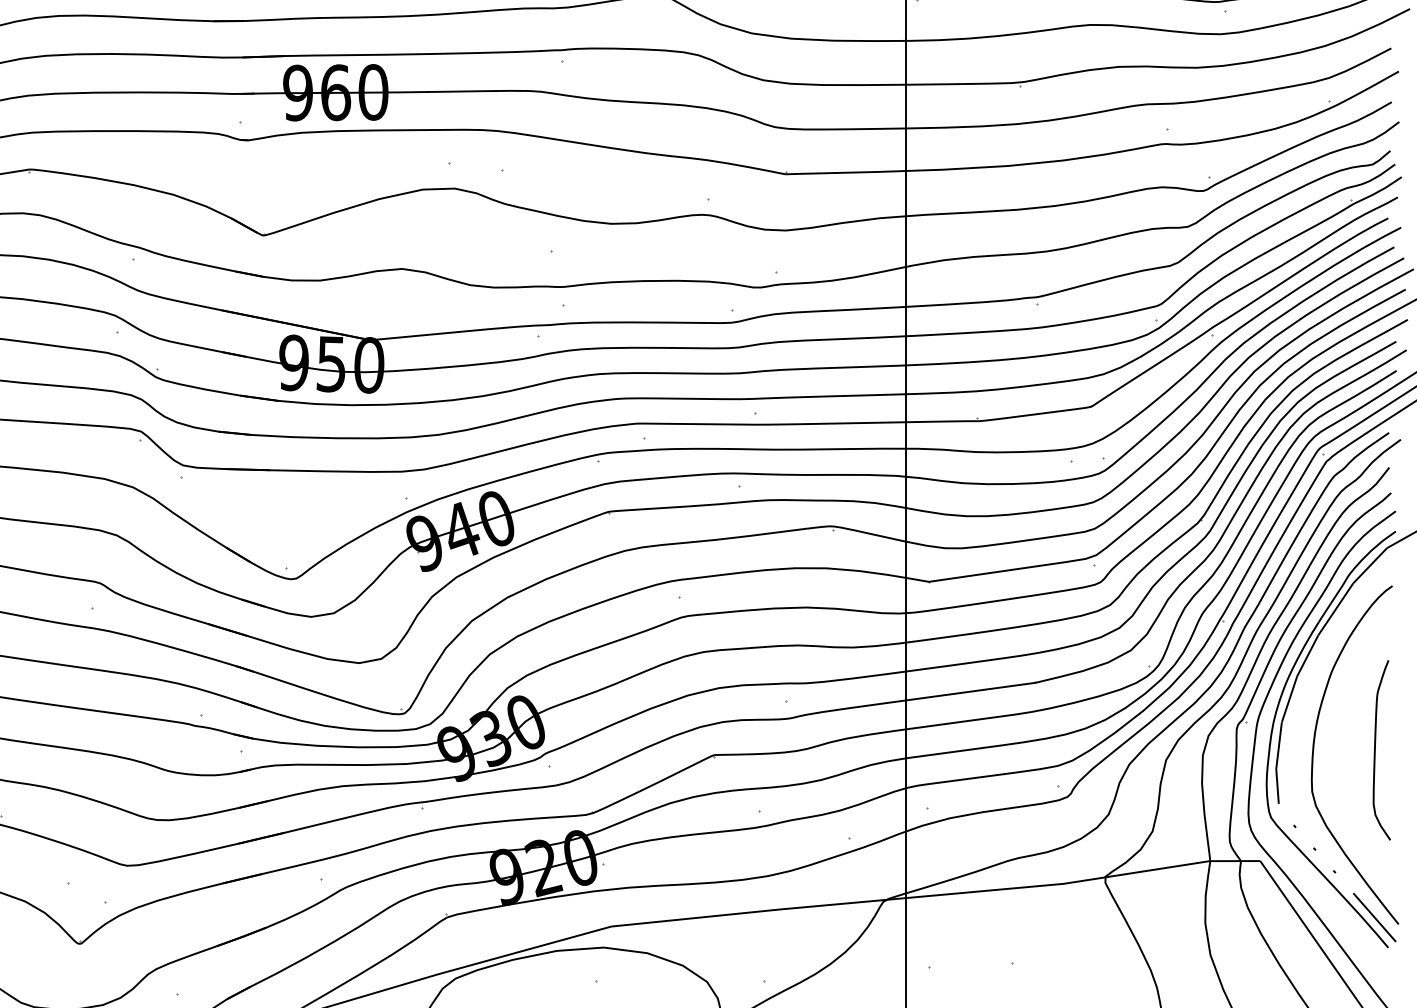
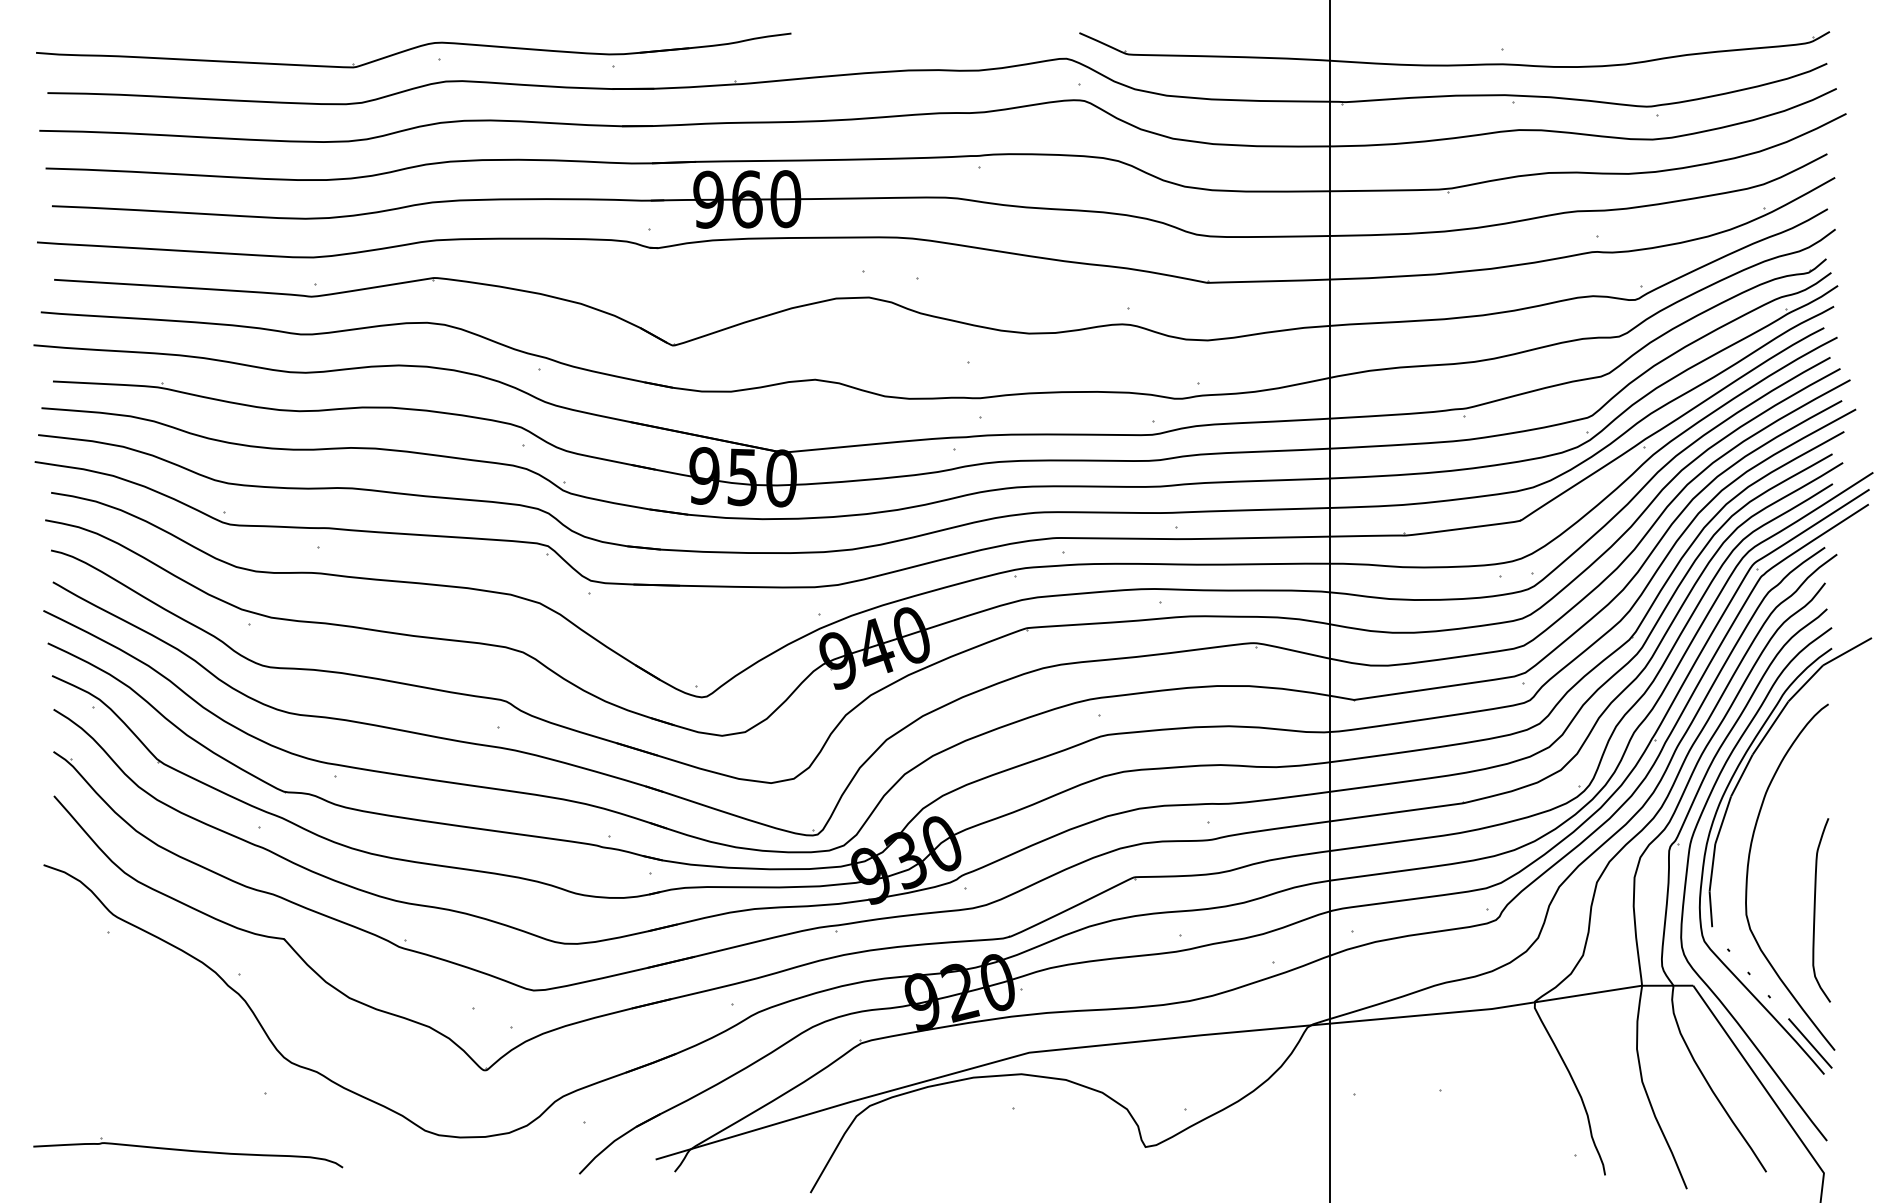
curve: (1375, 750) -> (1815, 910), moved

